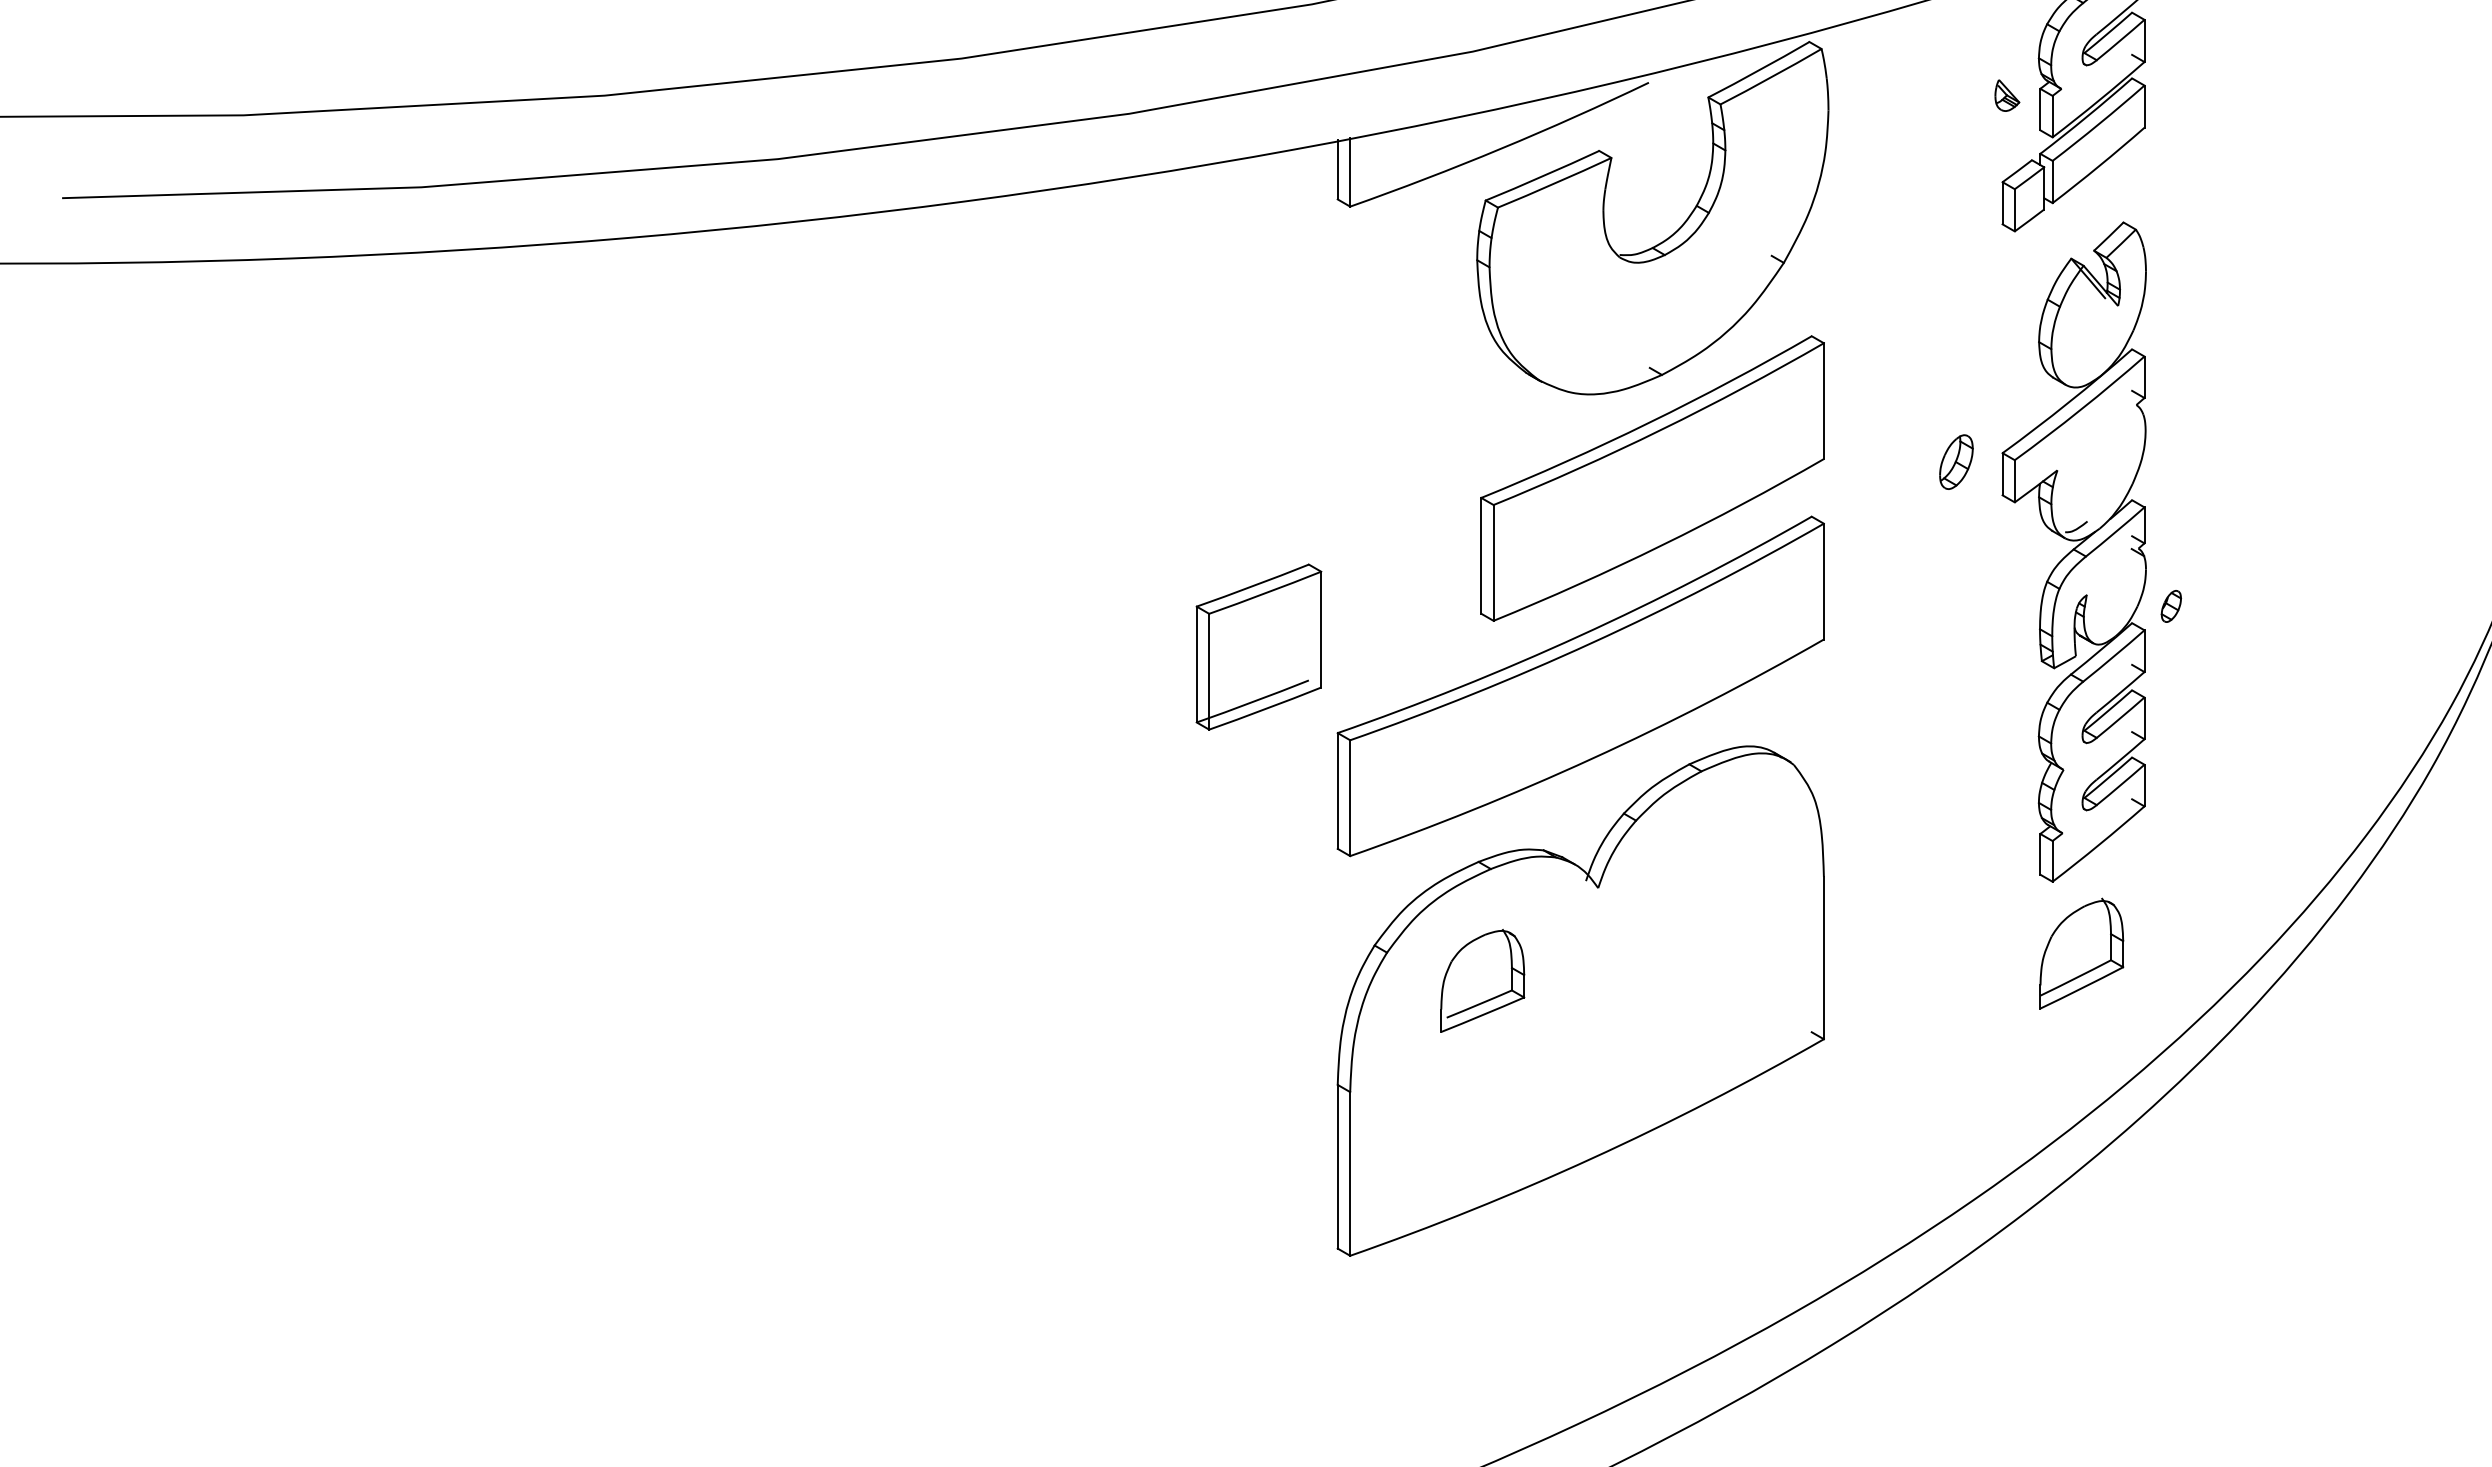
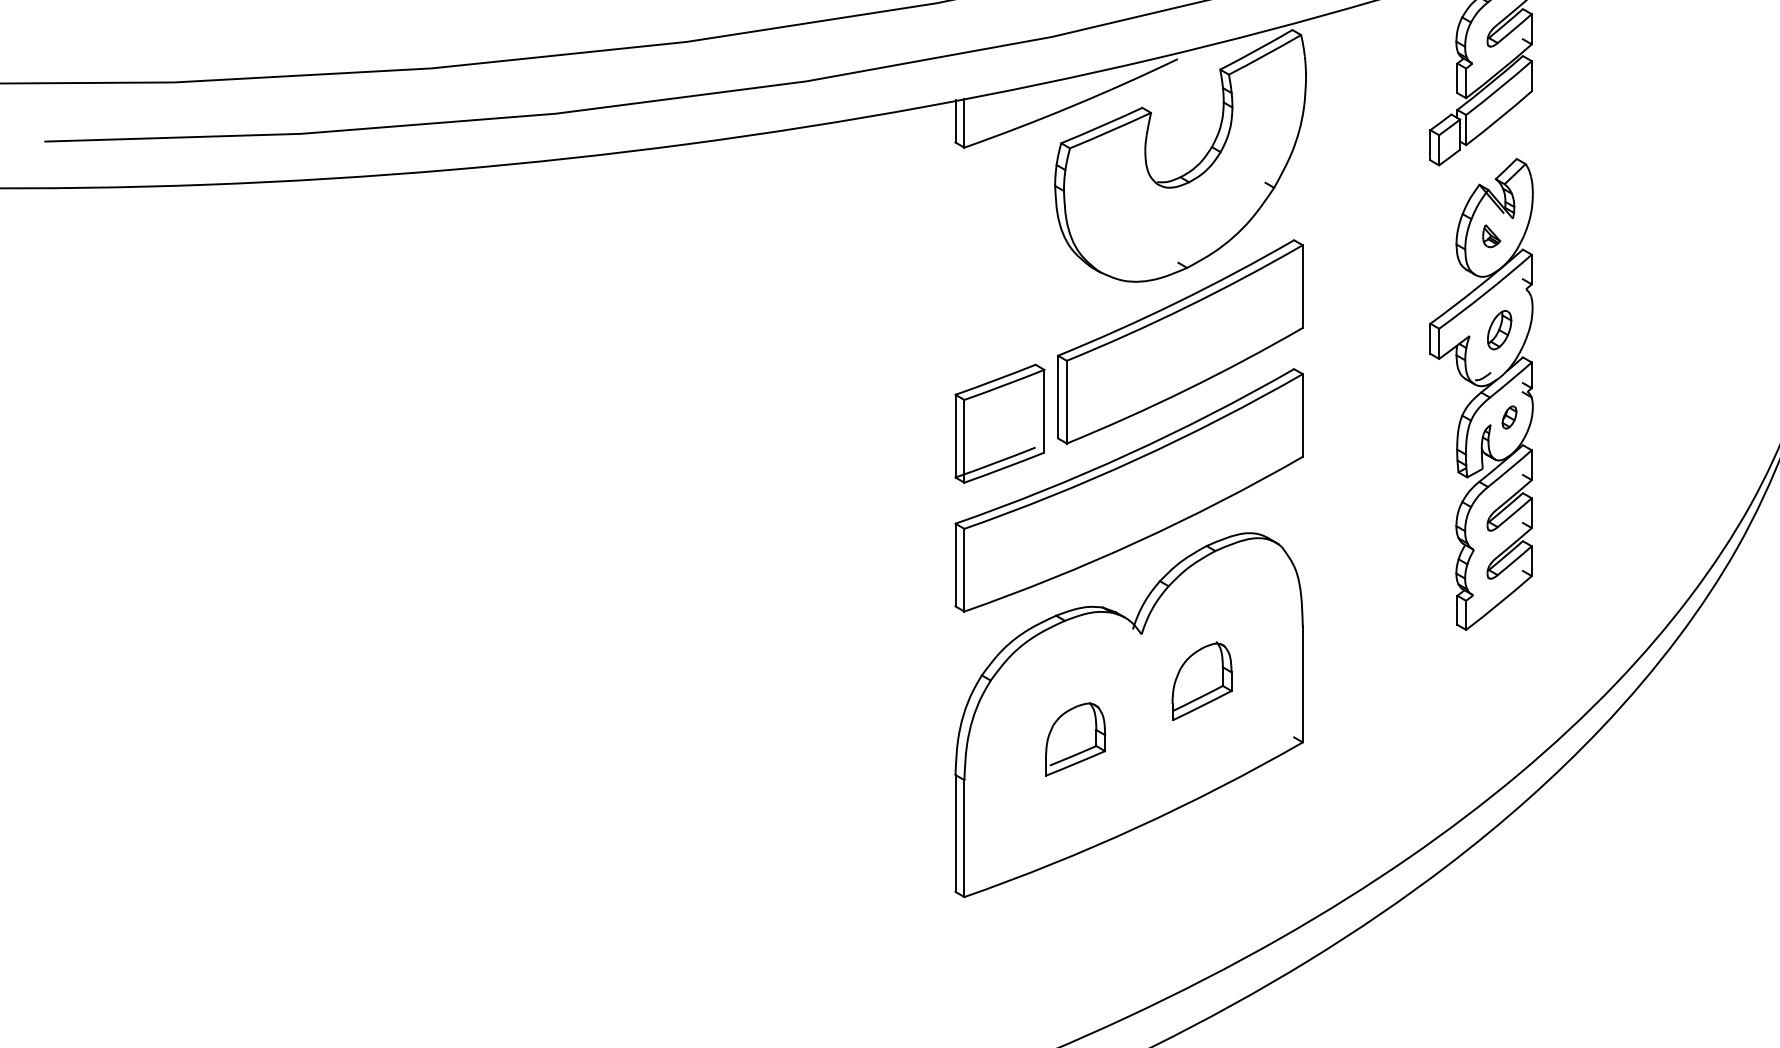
part: (2007, 95) -> (1491, 236), moved
part: (1956, 461) -> (1499, 329), moved
part: (2170, 606) -> (1508, 417), moved
part: (1258, 646) -> (999, 423), moved
part: (2081, 953) -> (1201, 681), moved
part: (1482, 980) -> (1075, 739), moved

